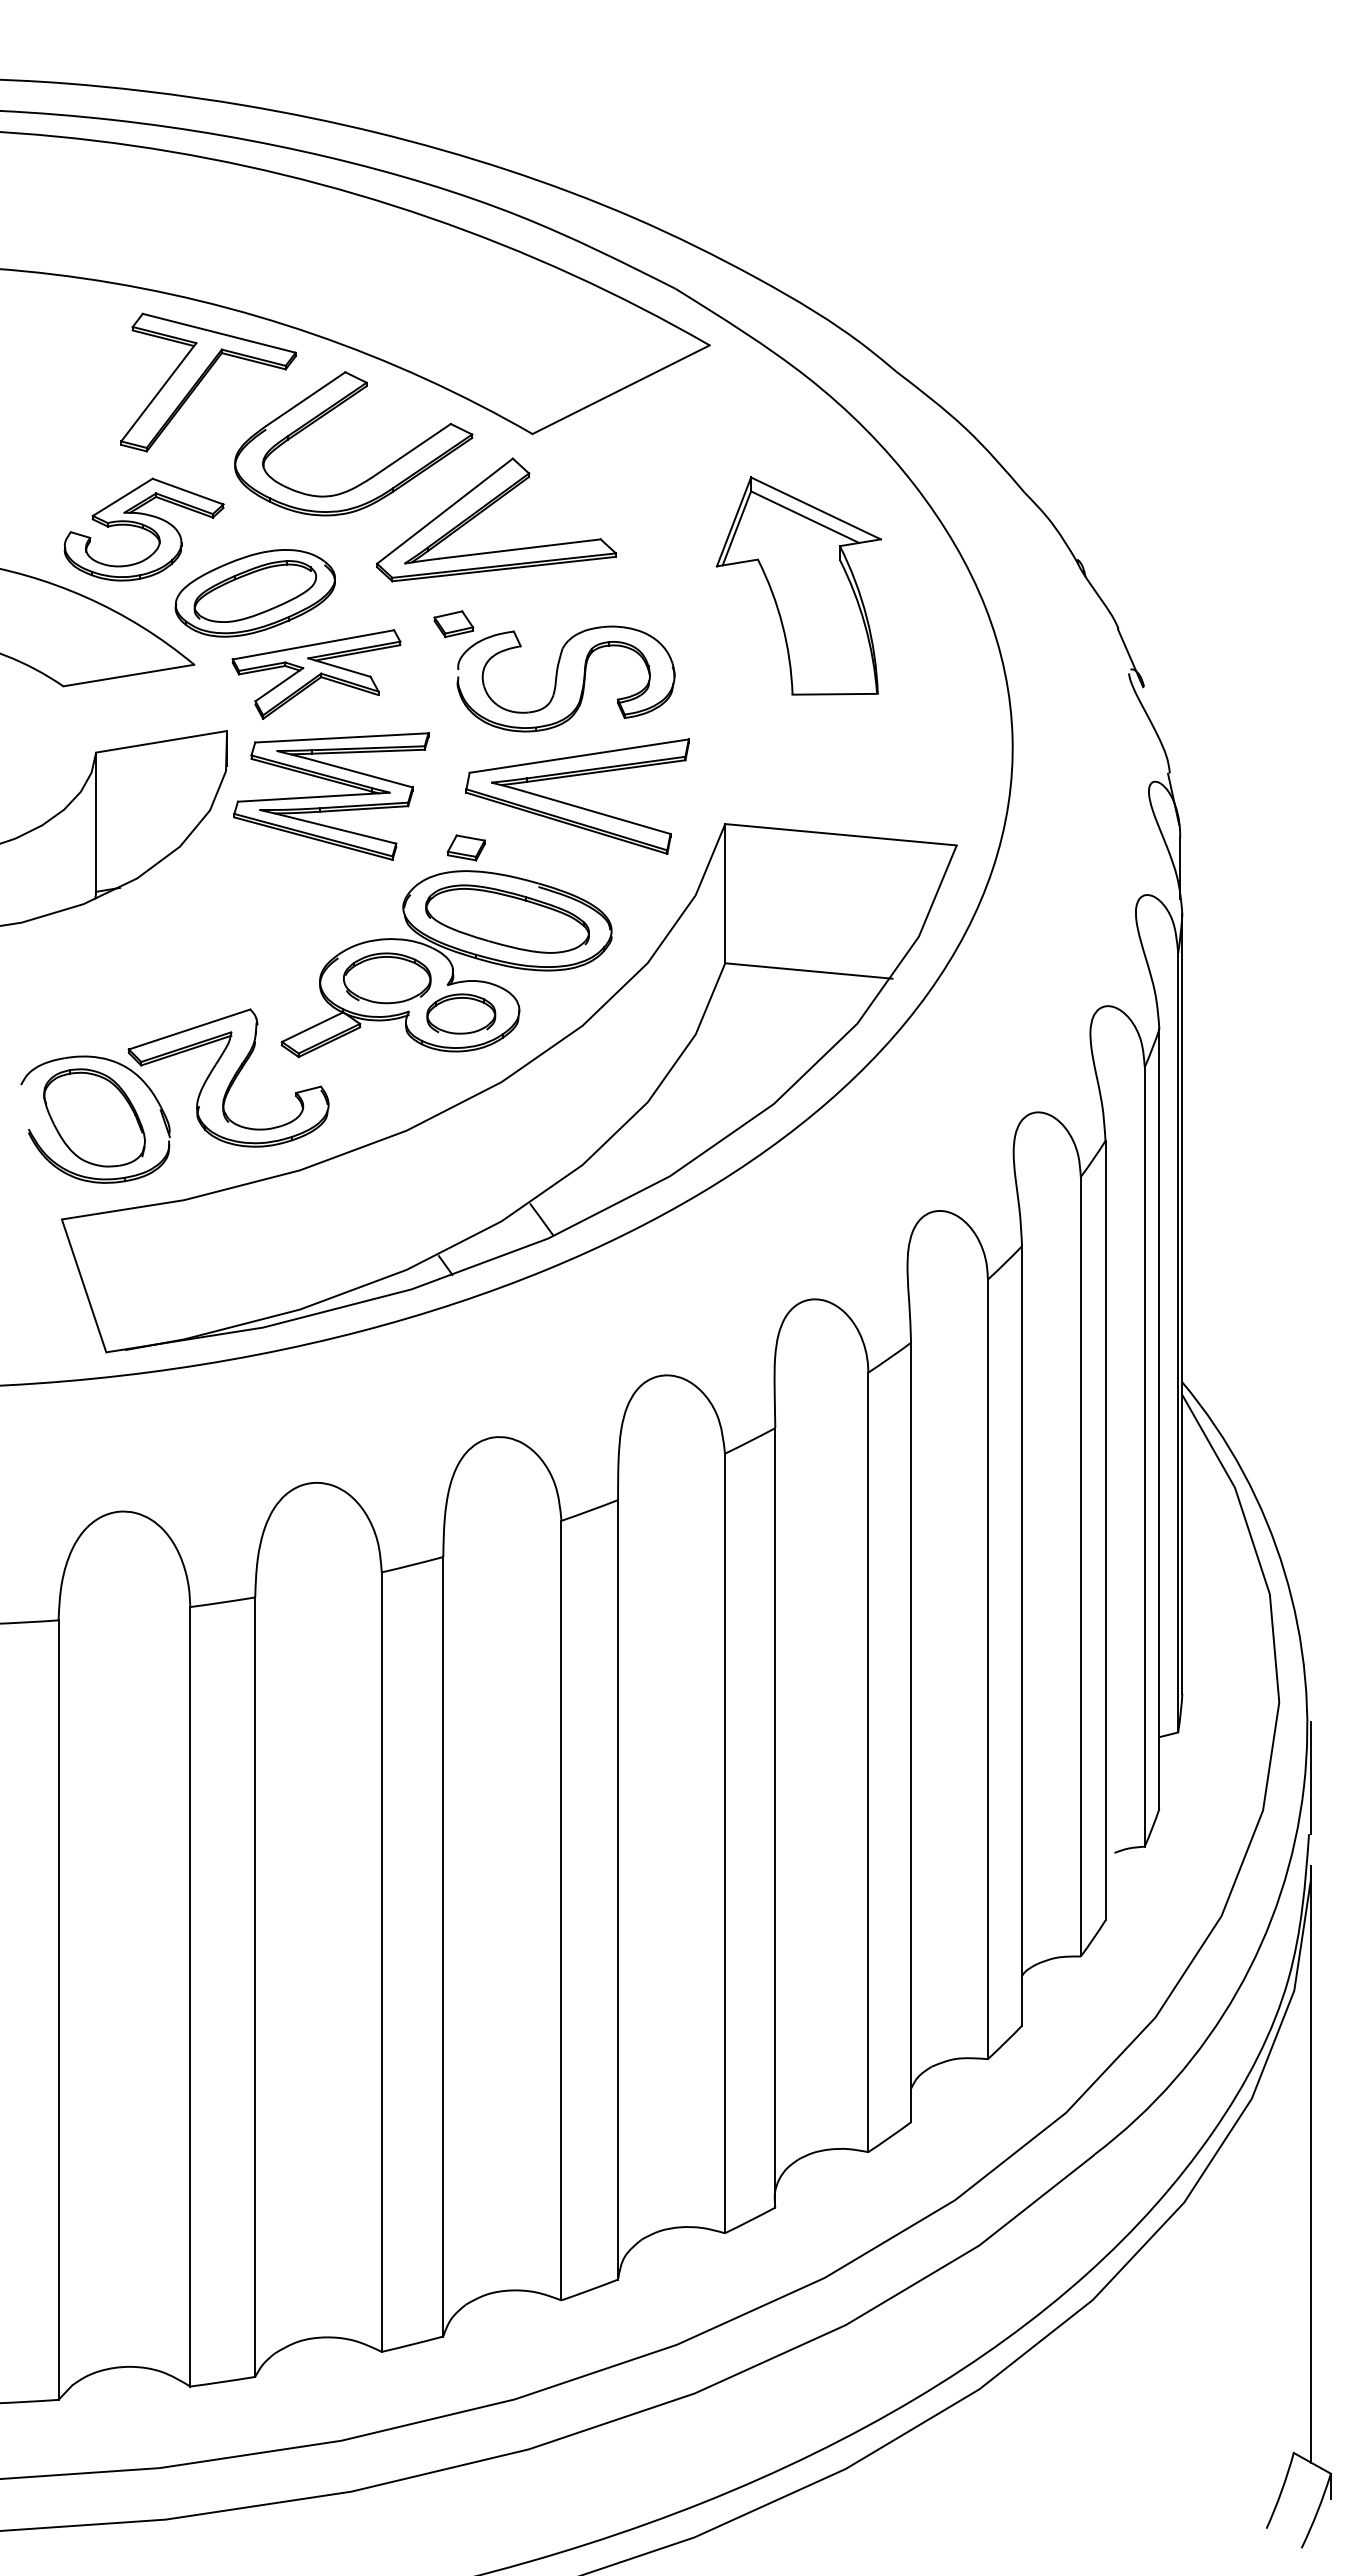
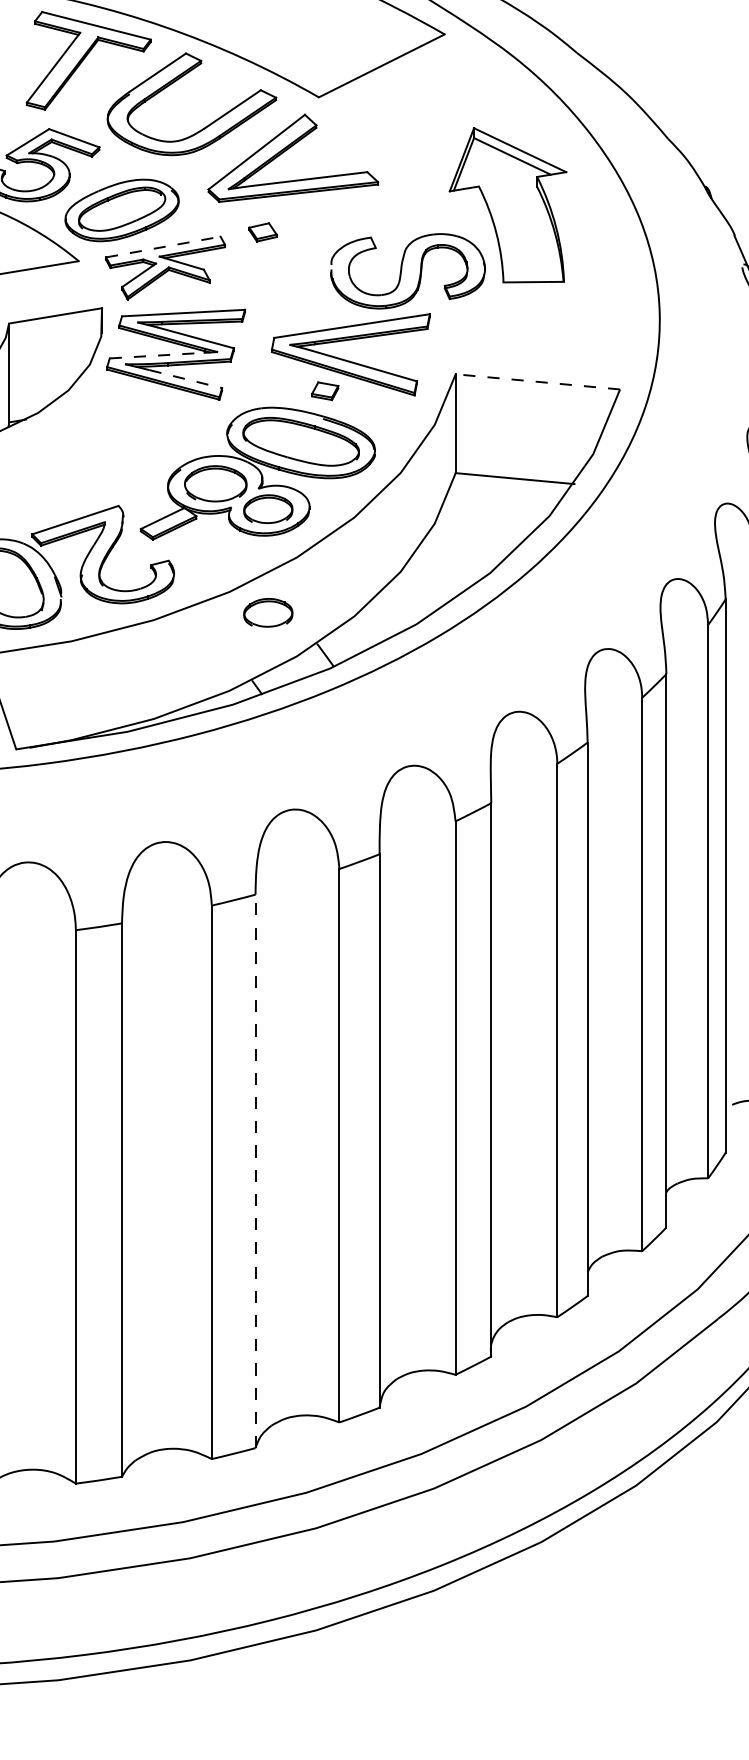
line: (313, 644) -> (163, 246), solid -> dashed
part: (557, 678) -> (401, 270), moved
line: (304, 797) -> (156, 355), solid -> dashed
line: (345, 830) -> (186, 378), solid -> dashed
line: (840, 834) -> (537, 381), solid -> dashed
part: (465, 847) -> (324, 390), moved
part: (461, 1159) -> (268, 612), added
line: (443, 1946) -> (255, 1171), solid -> dashed

